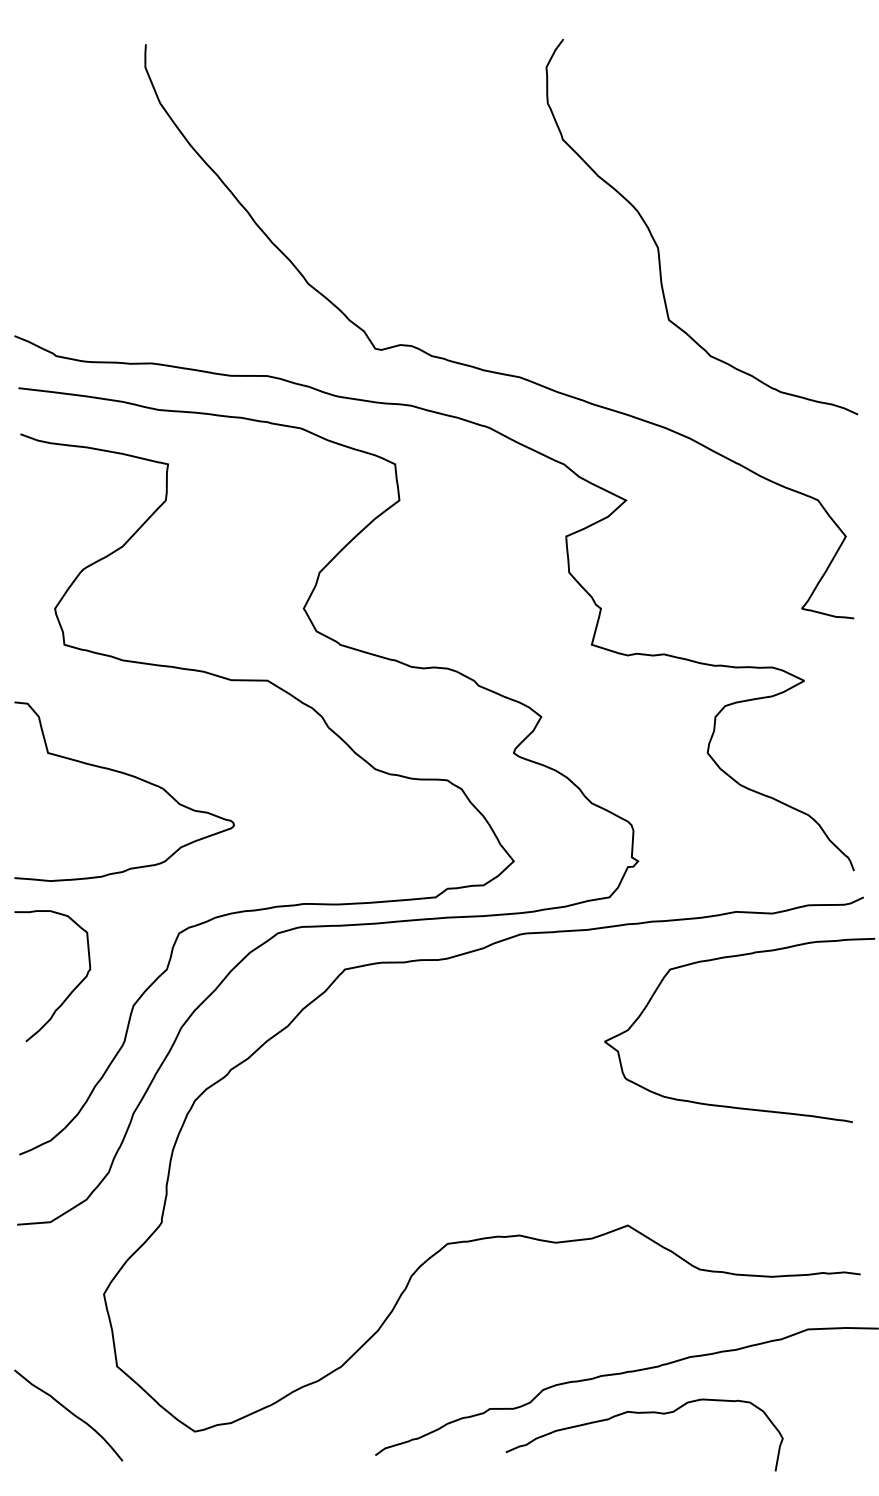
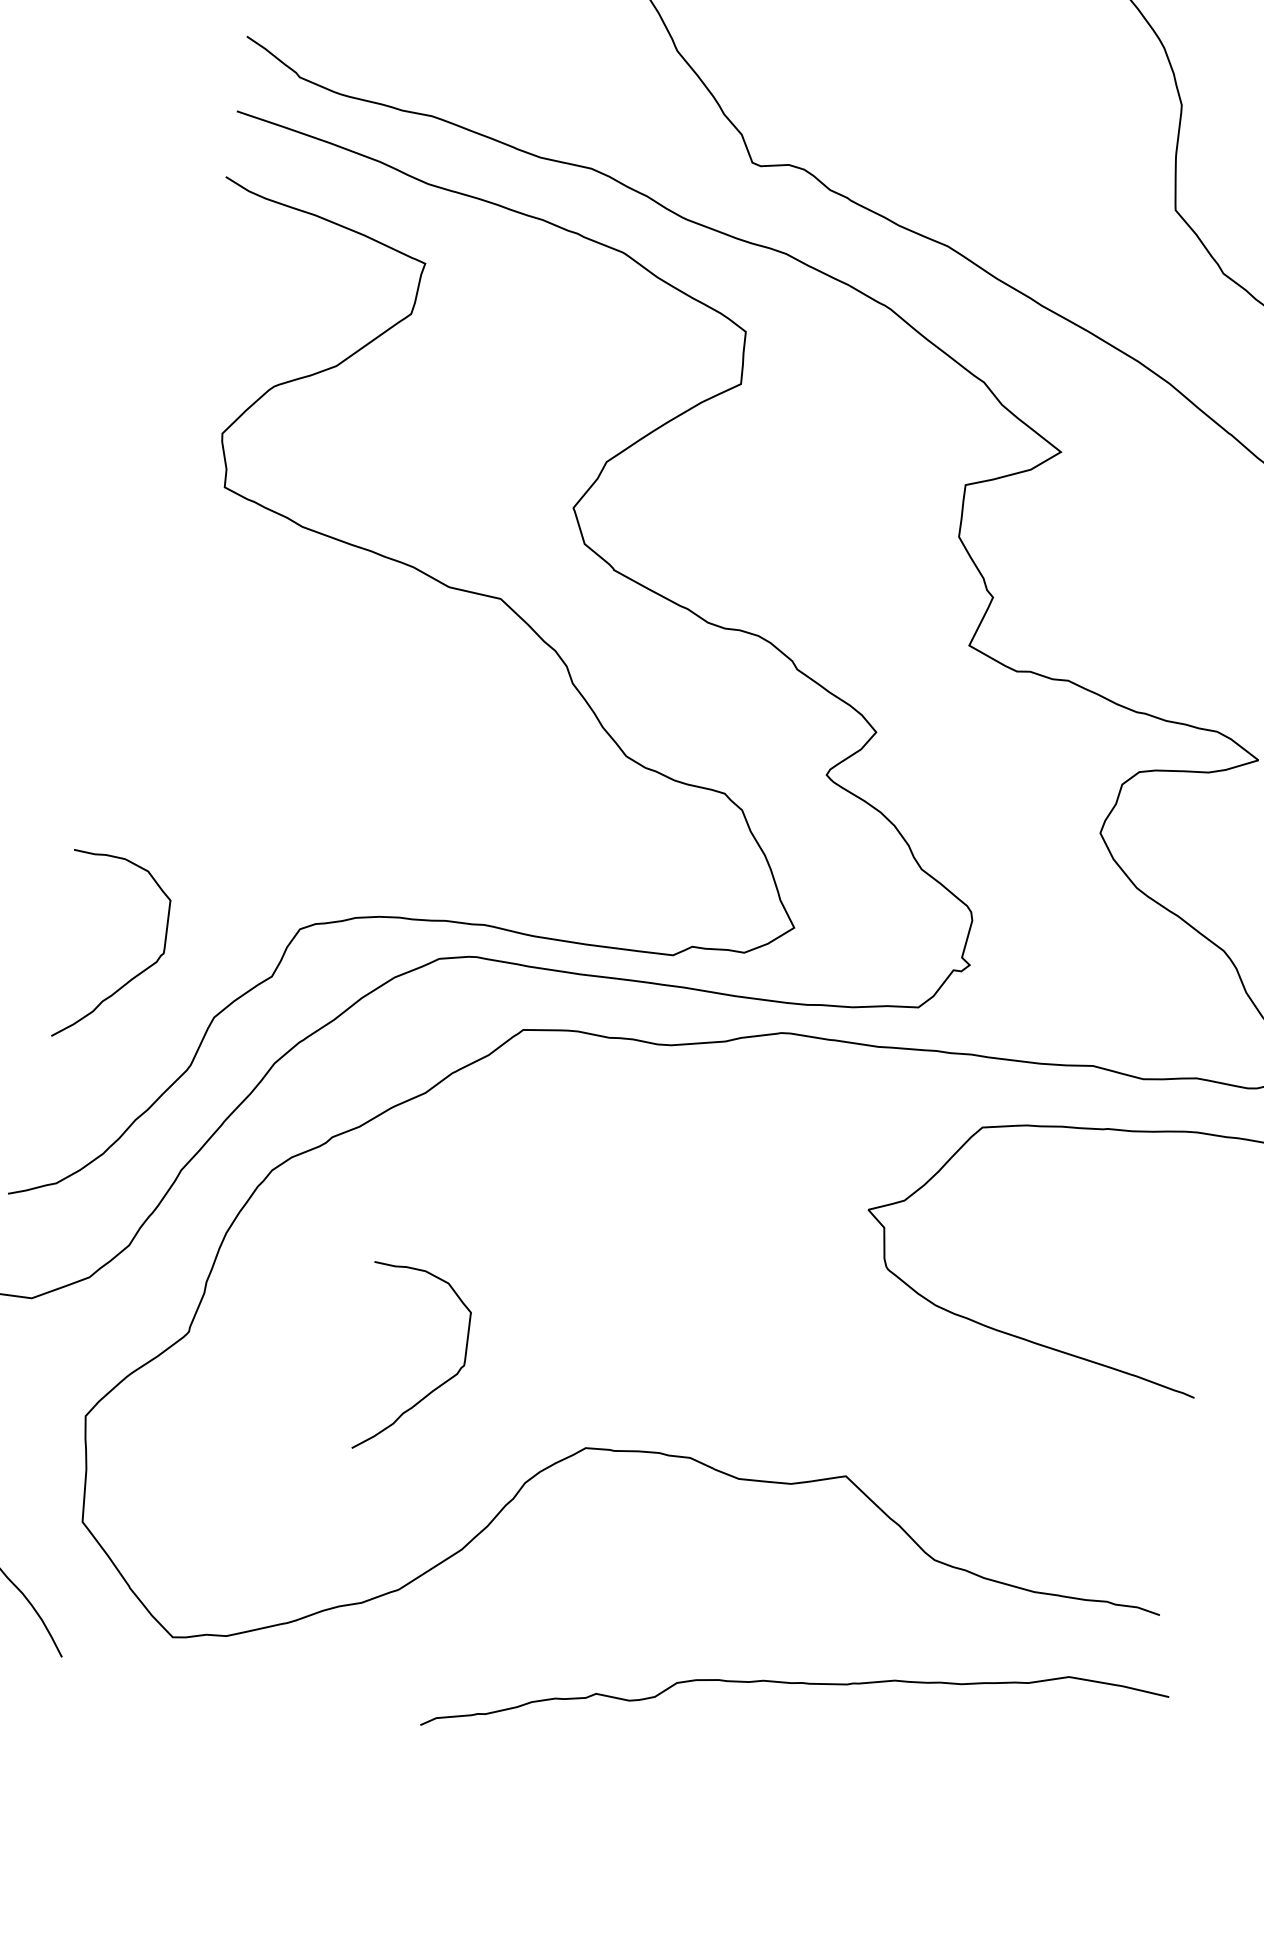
curve: (129, 776) -> (277, 692), removed
curve: (332, 1229) -> (427, 1393), added
curve: (644, 1413) -> (812, 1746), removed

